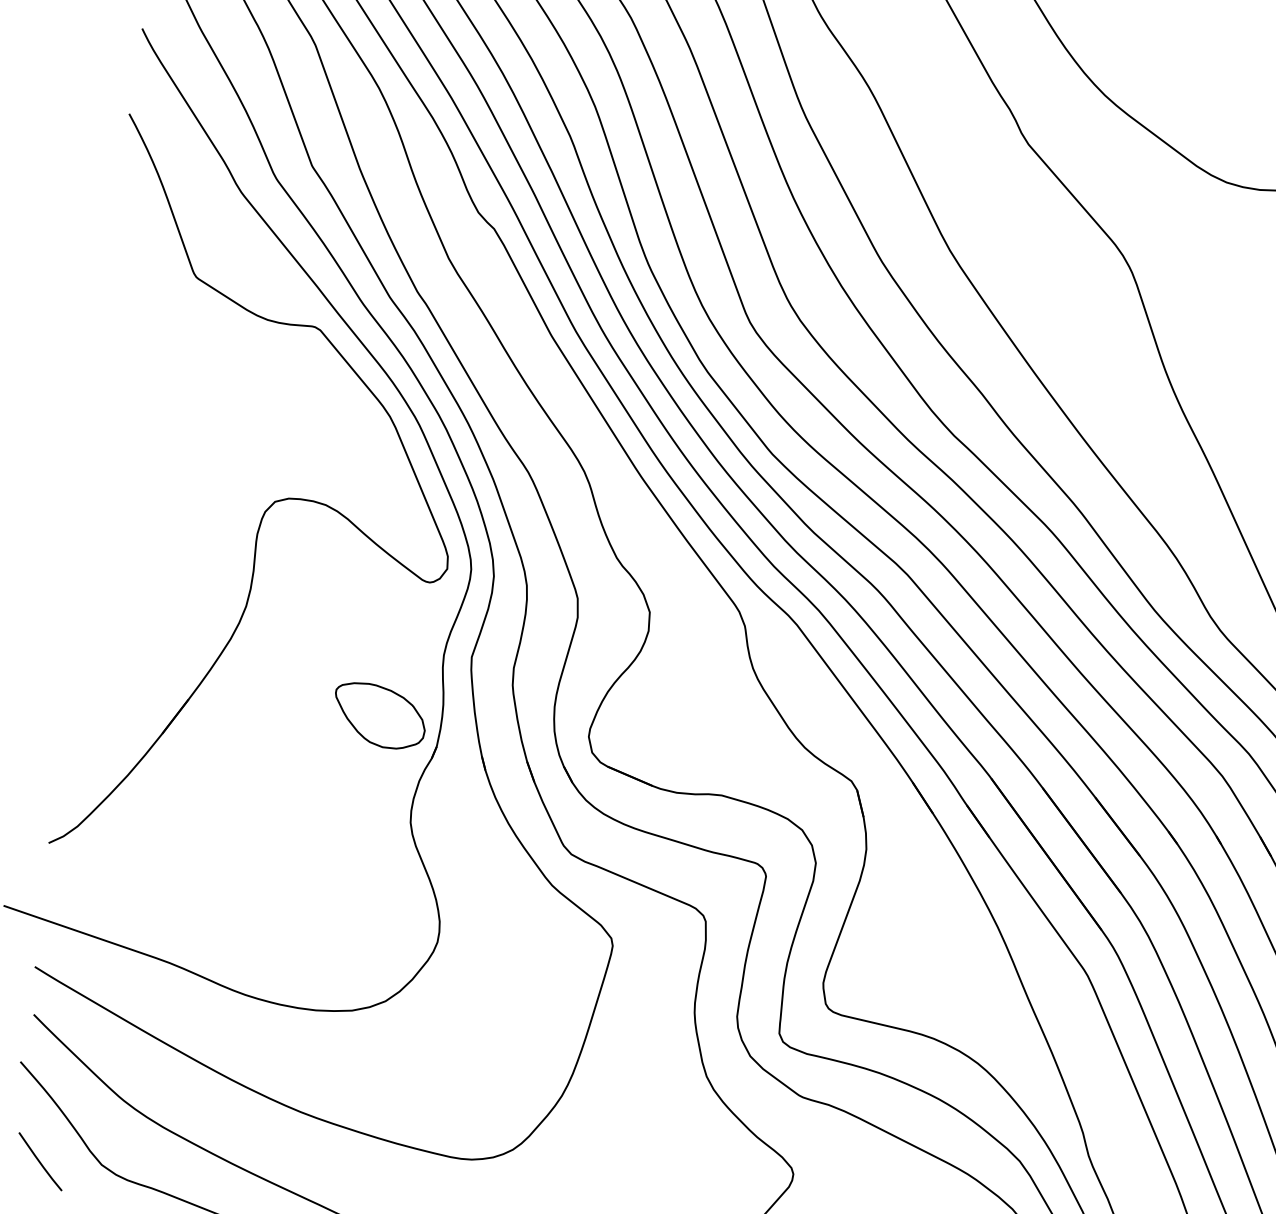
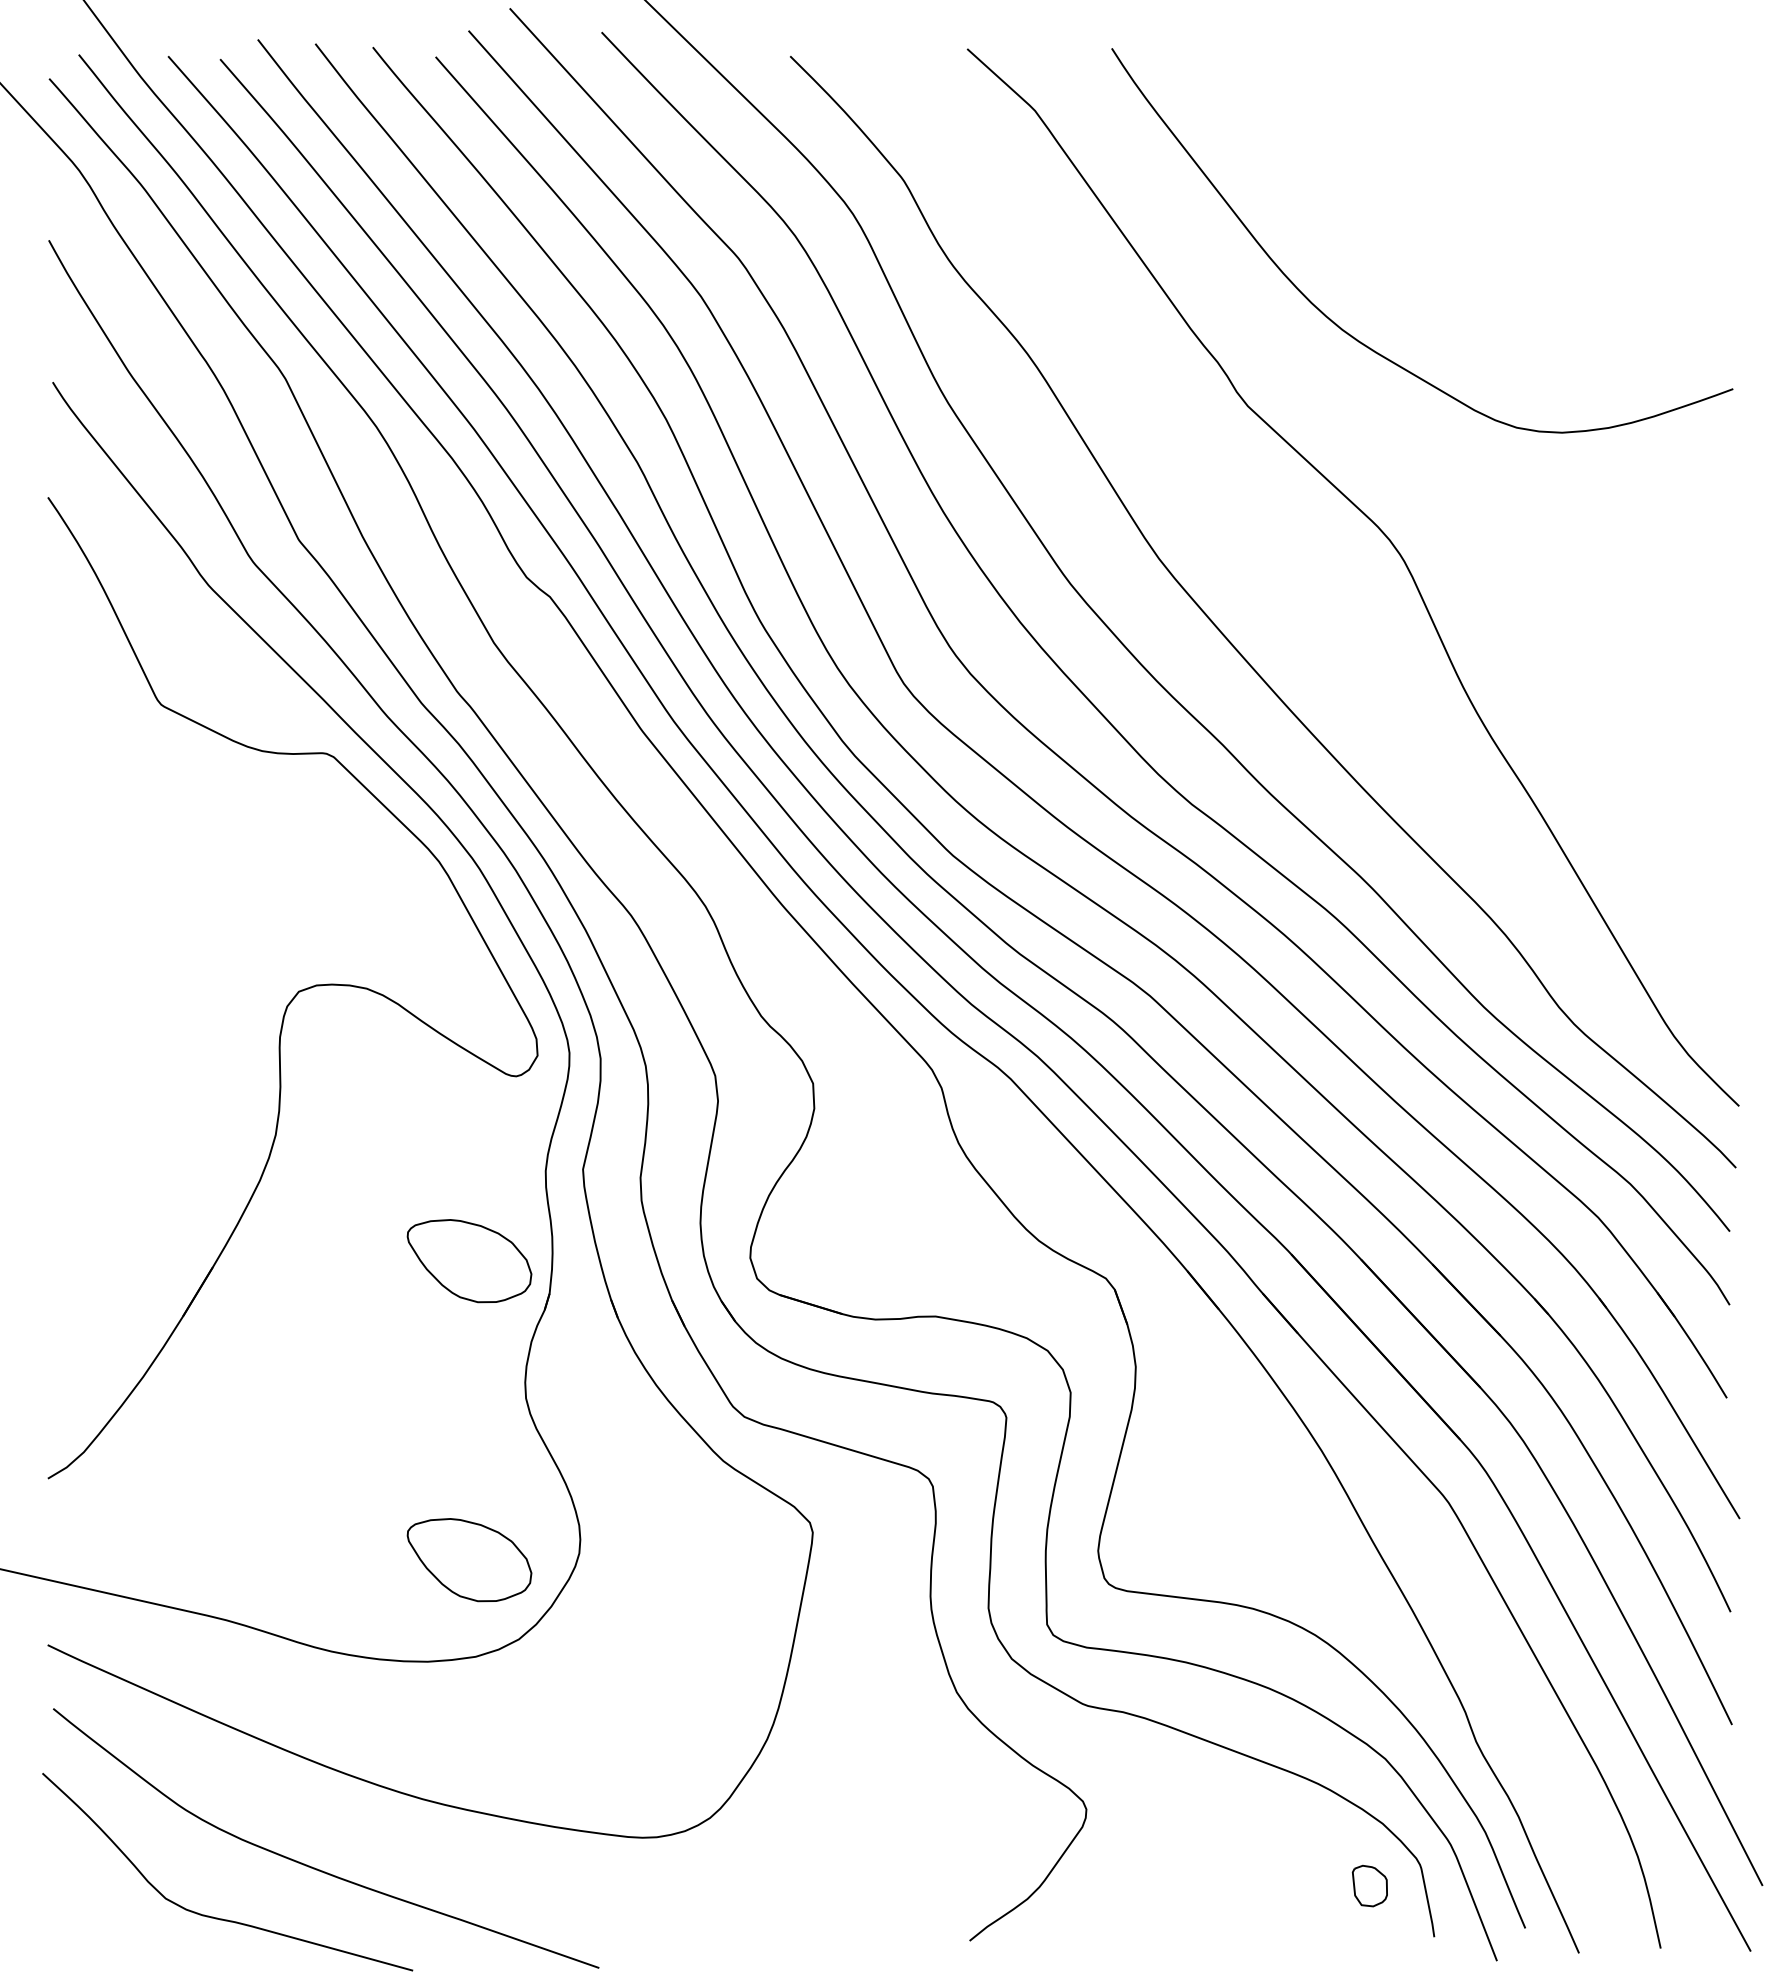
part: (355, 938) -> (469, 1560), added
line: (40, 1161) -> (83, 1903), removed

